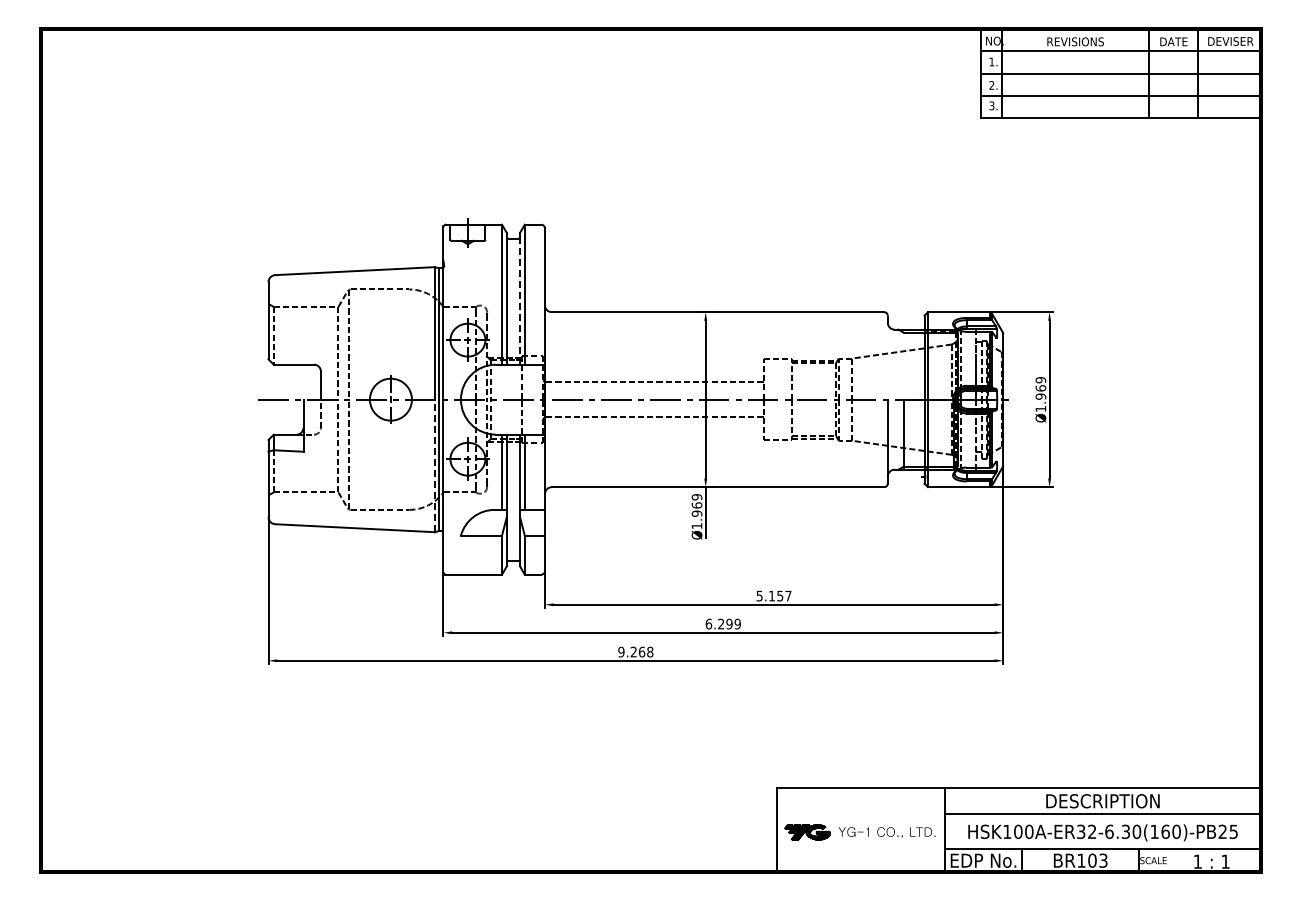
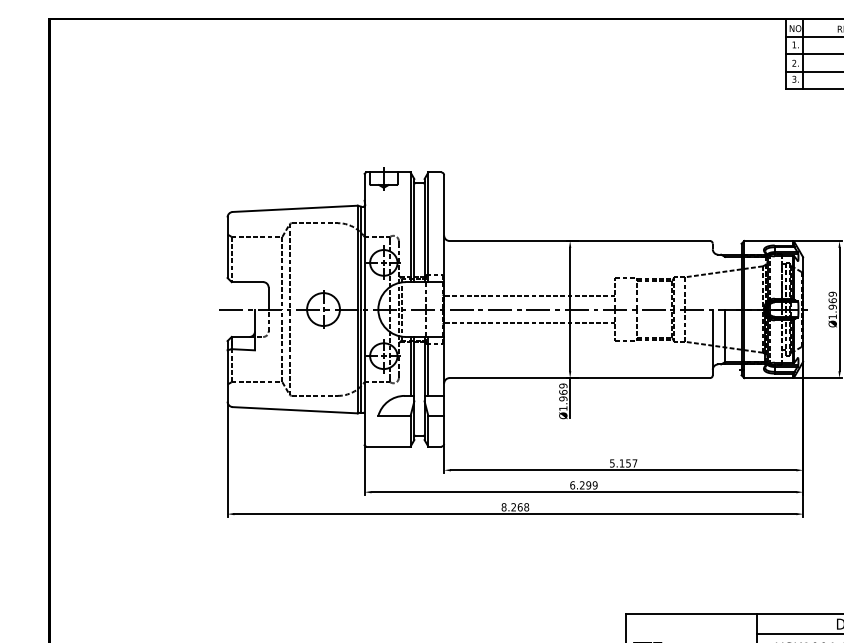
line: (519, 300) -> (424, 231), dashed -> solid
line: (434, 465) -> (357, 361), dashed -> solid
text: (621, 652) -> (504, 507), 9.268 -> 8.268

